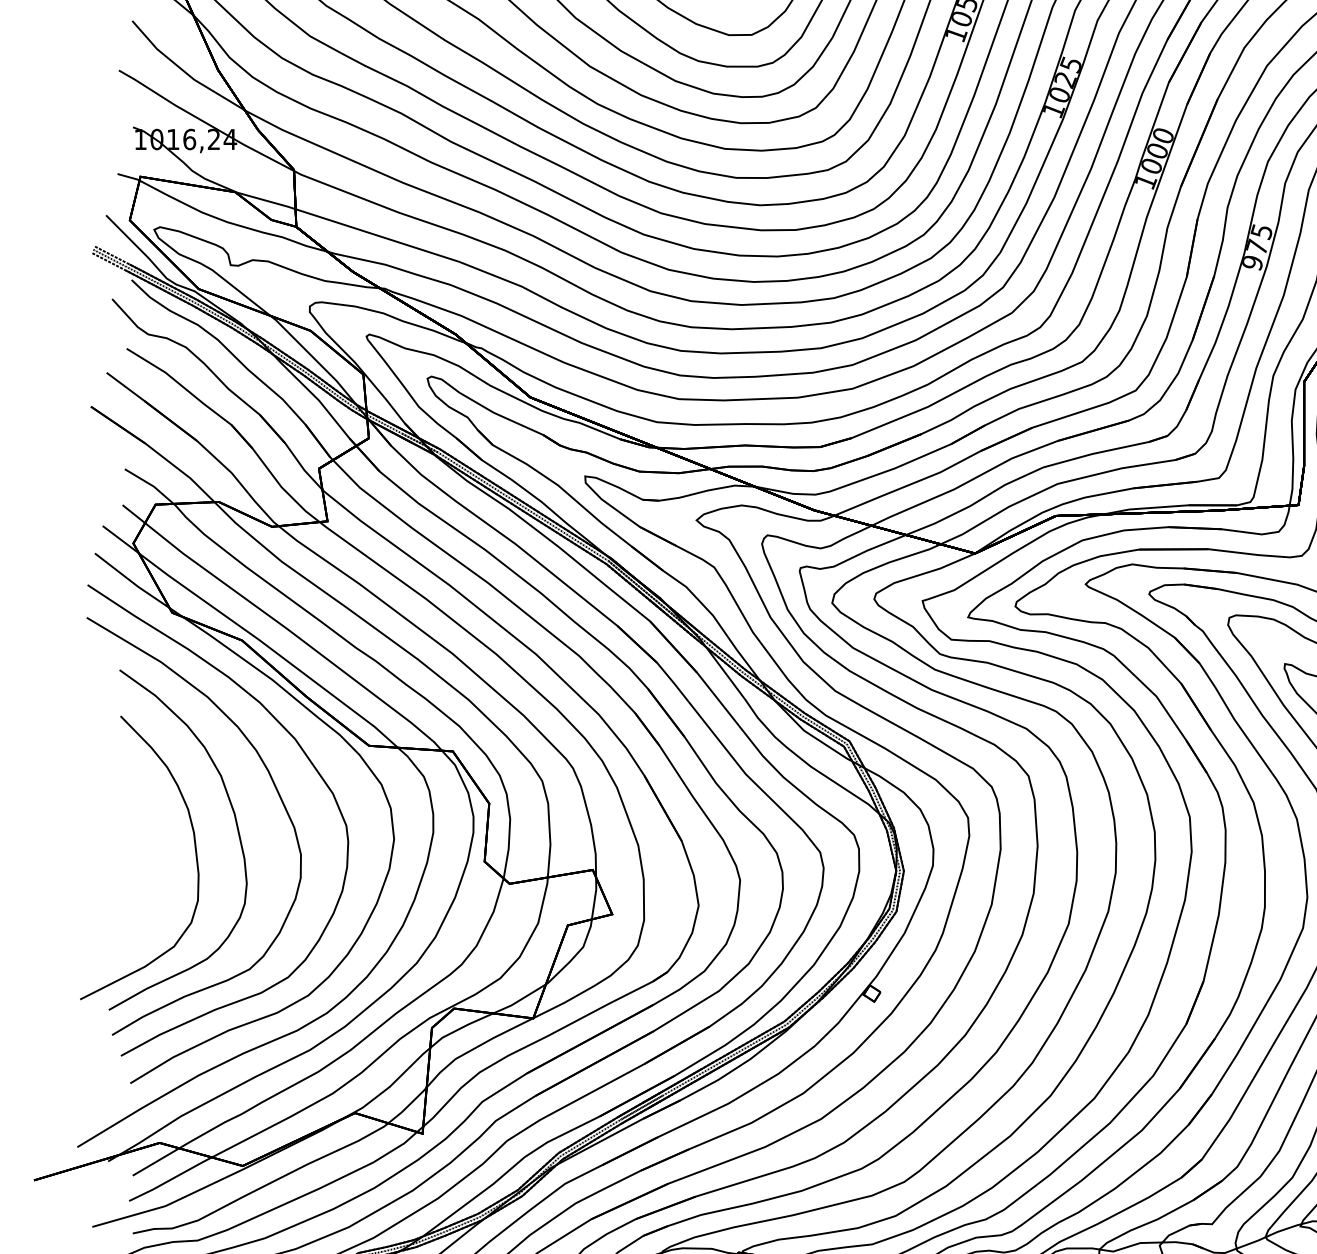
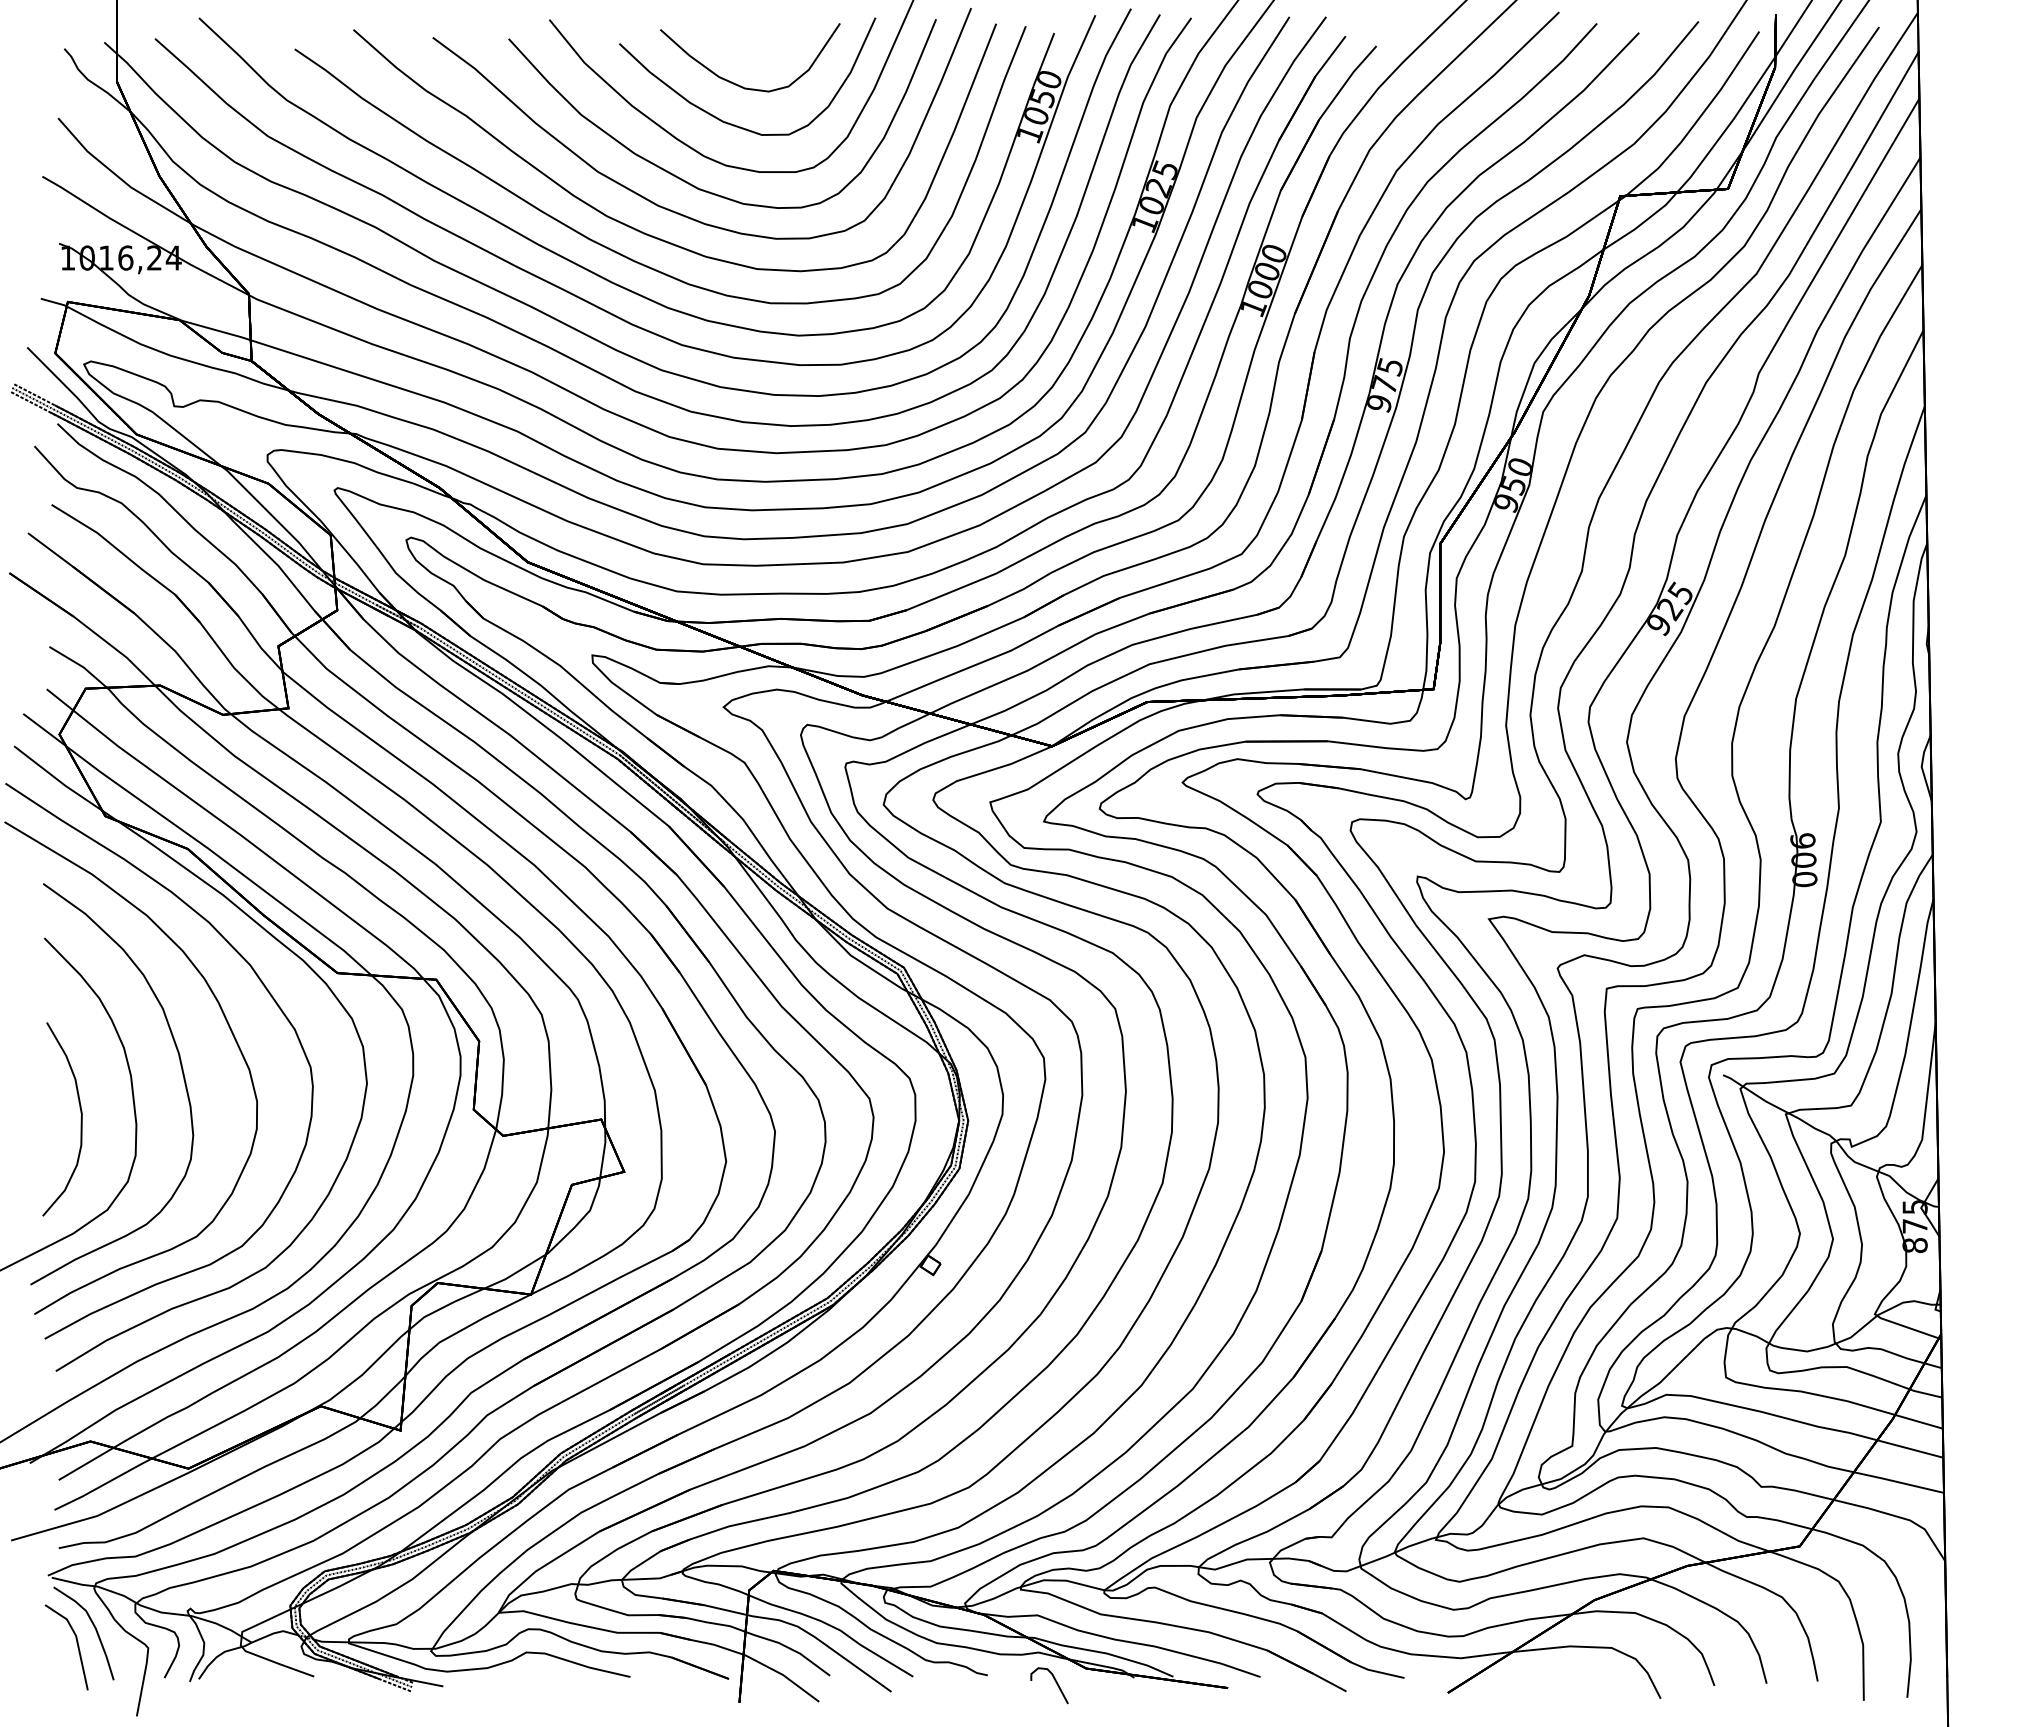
curve: (151, 869) -> (80, 1119), added

